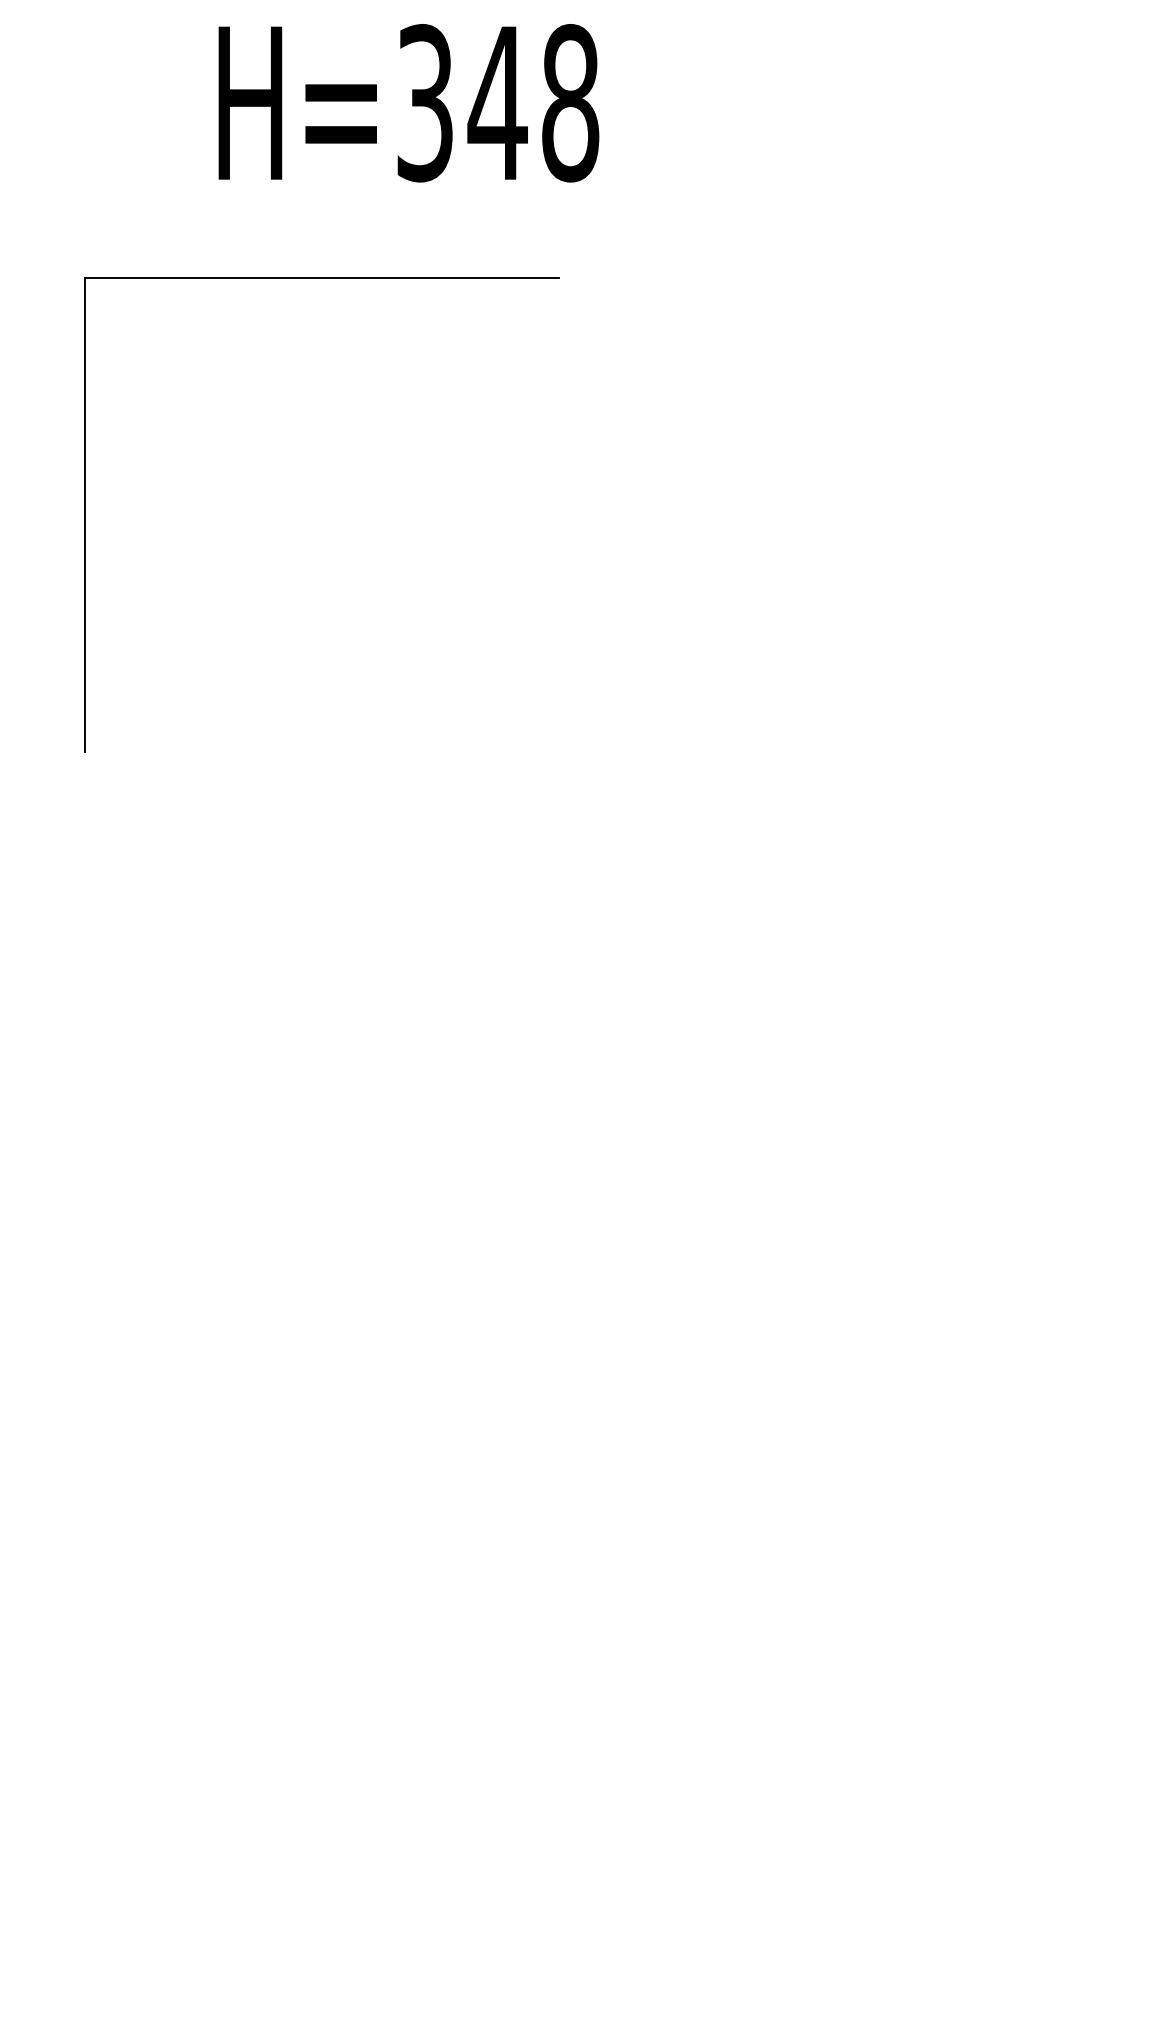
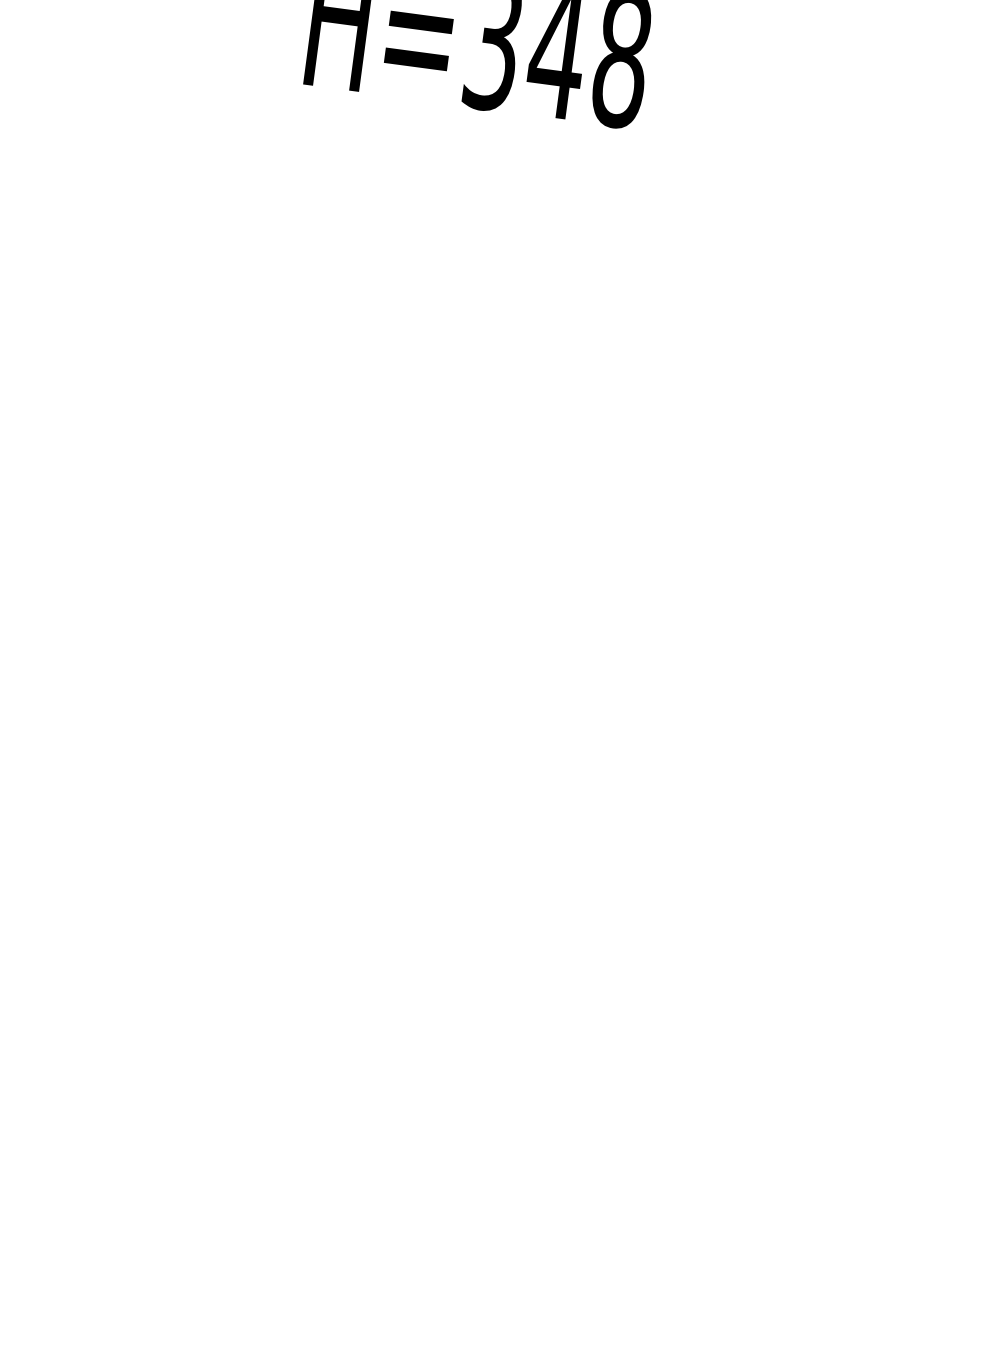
part: (321, 278) -> (382, 183), removed

